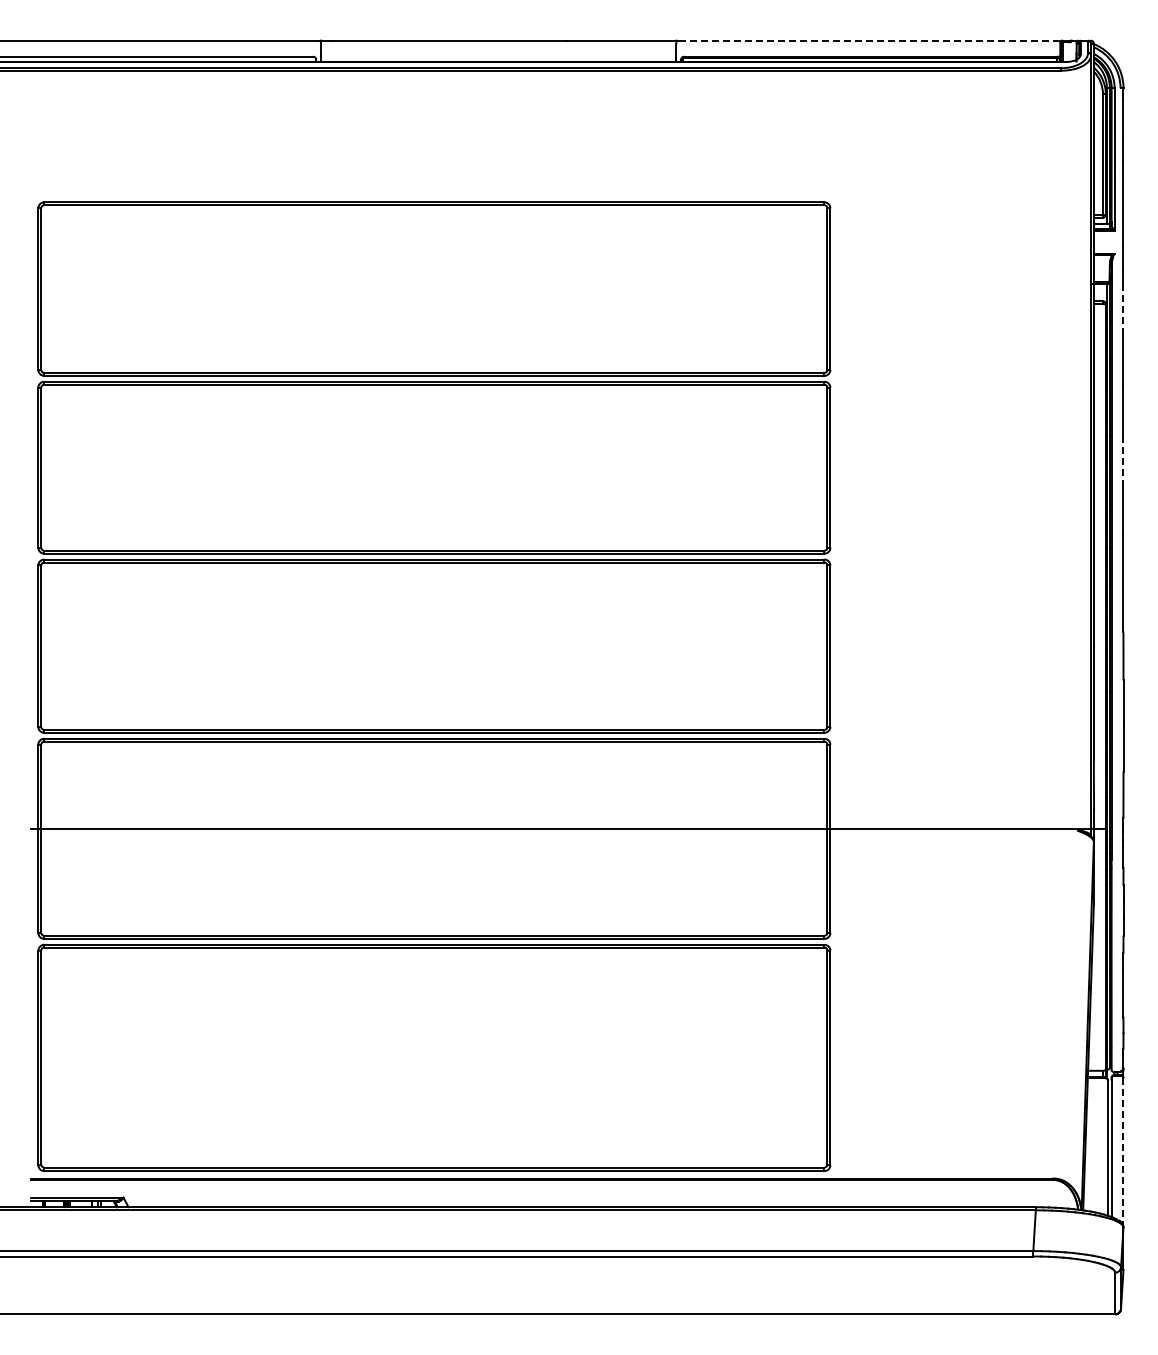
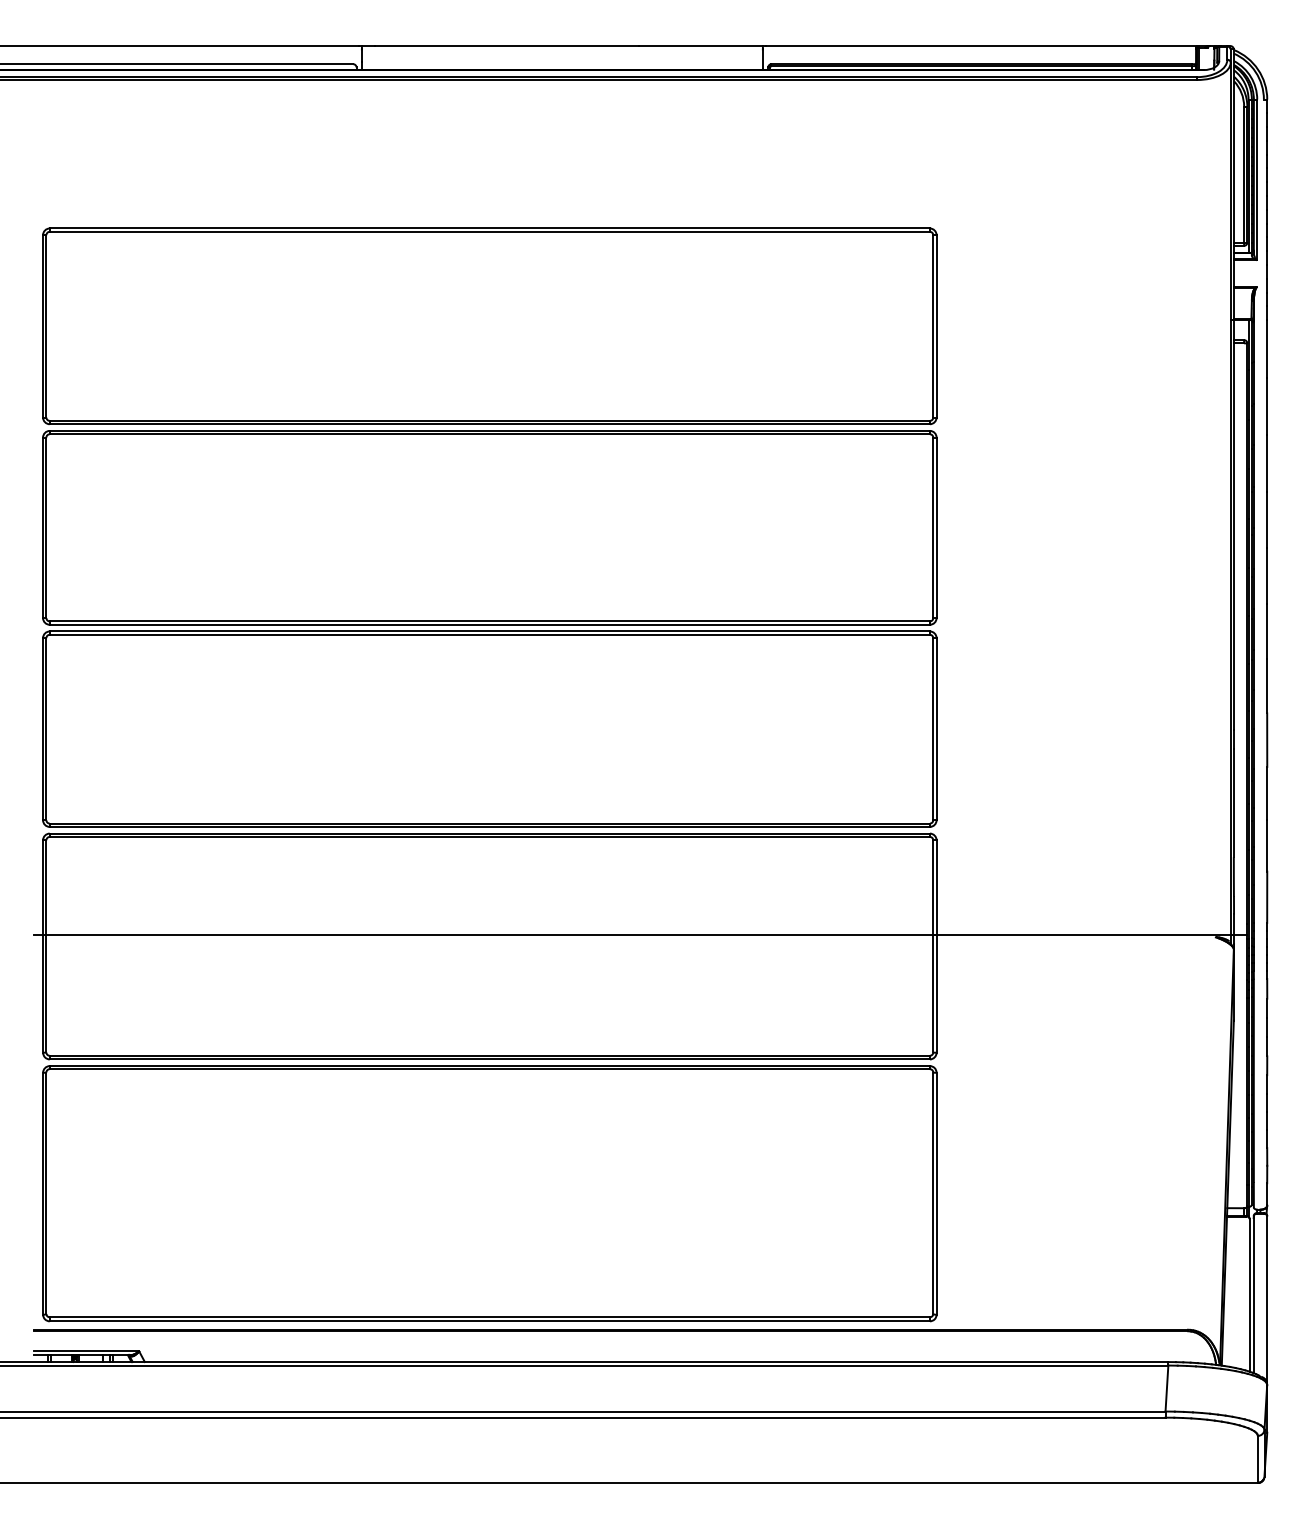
line: (870, 40) -> (981, 45), dashed -> solid
line: (1123, 309) -> (1267, 349), dashed -> solid
line: (1123, 461) -> (1267, 520), dashed -> solid
line: (1123, 1161) -> (1267, 1310), dashed -> solid

